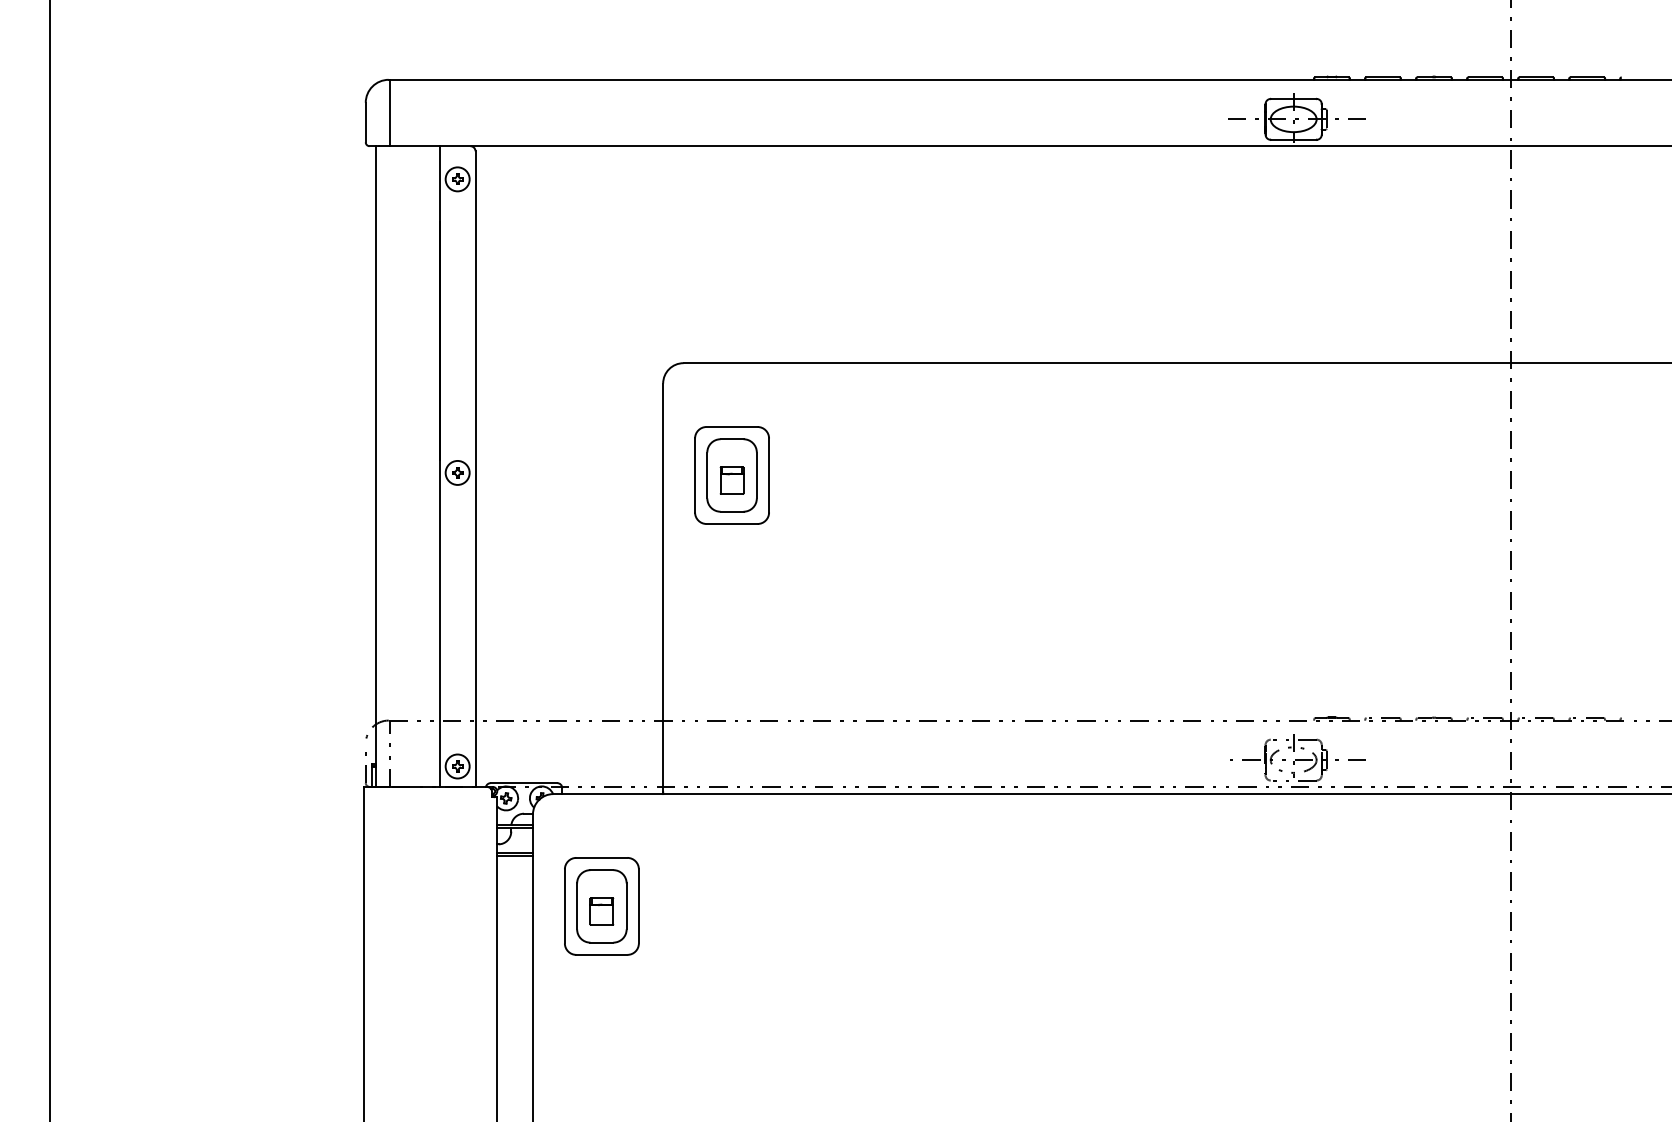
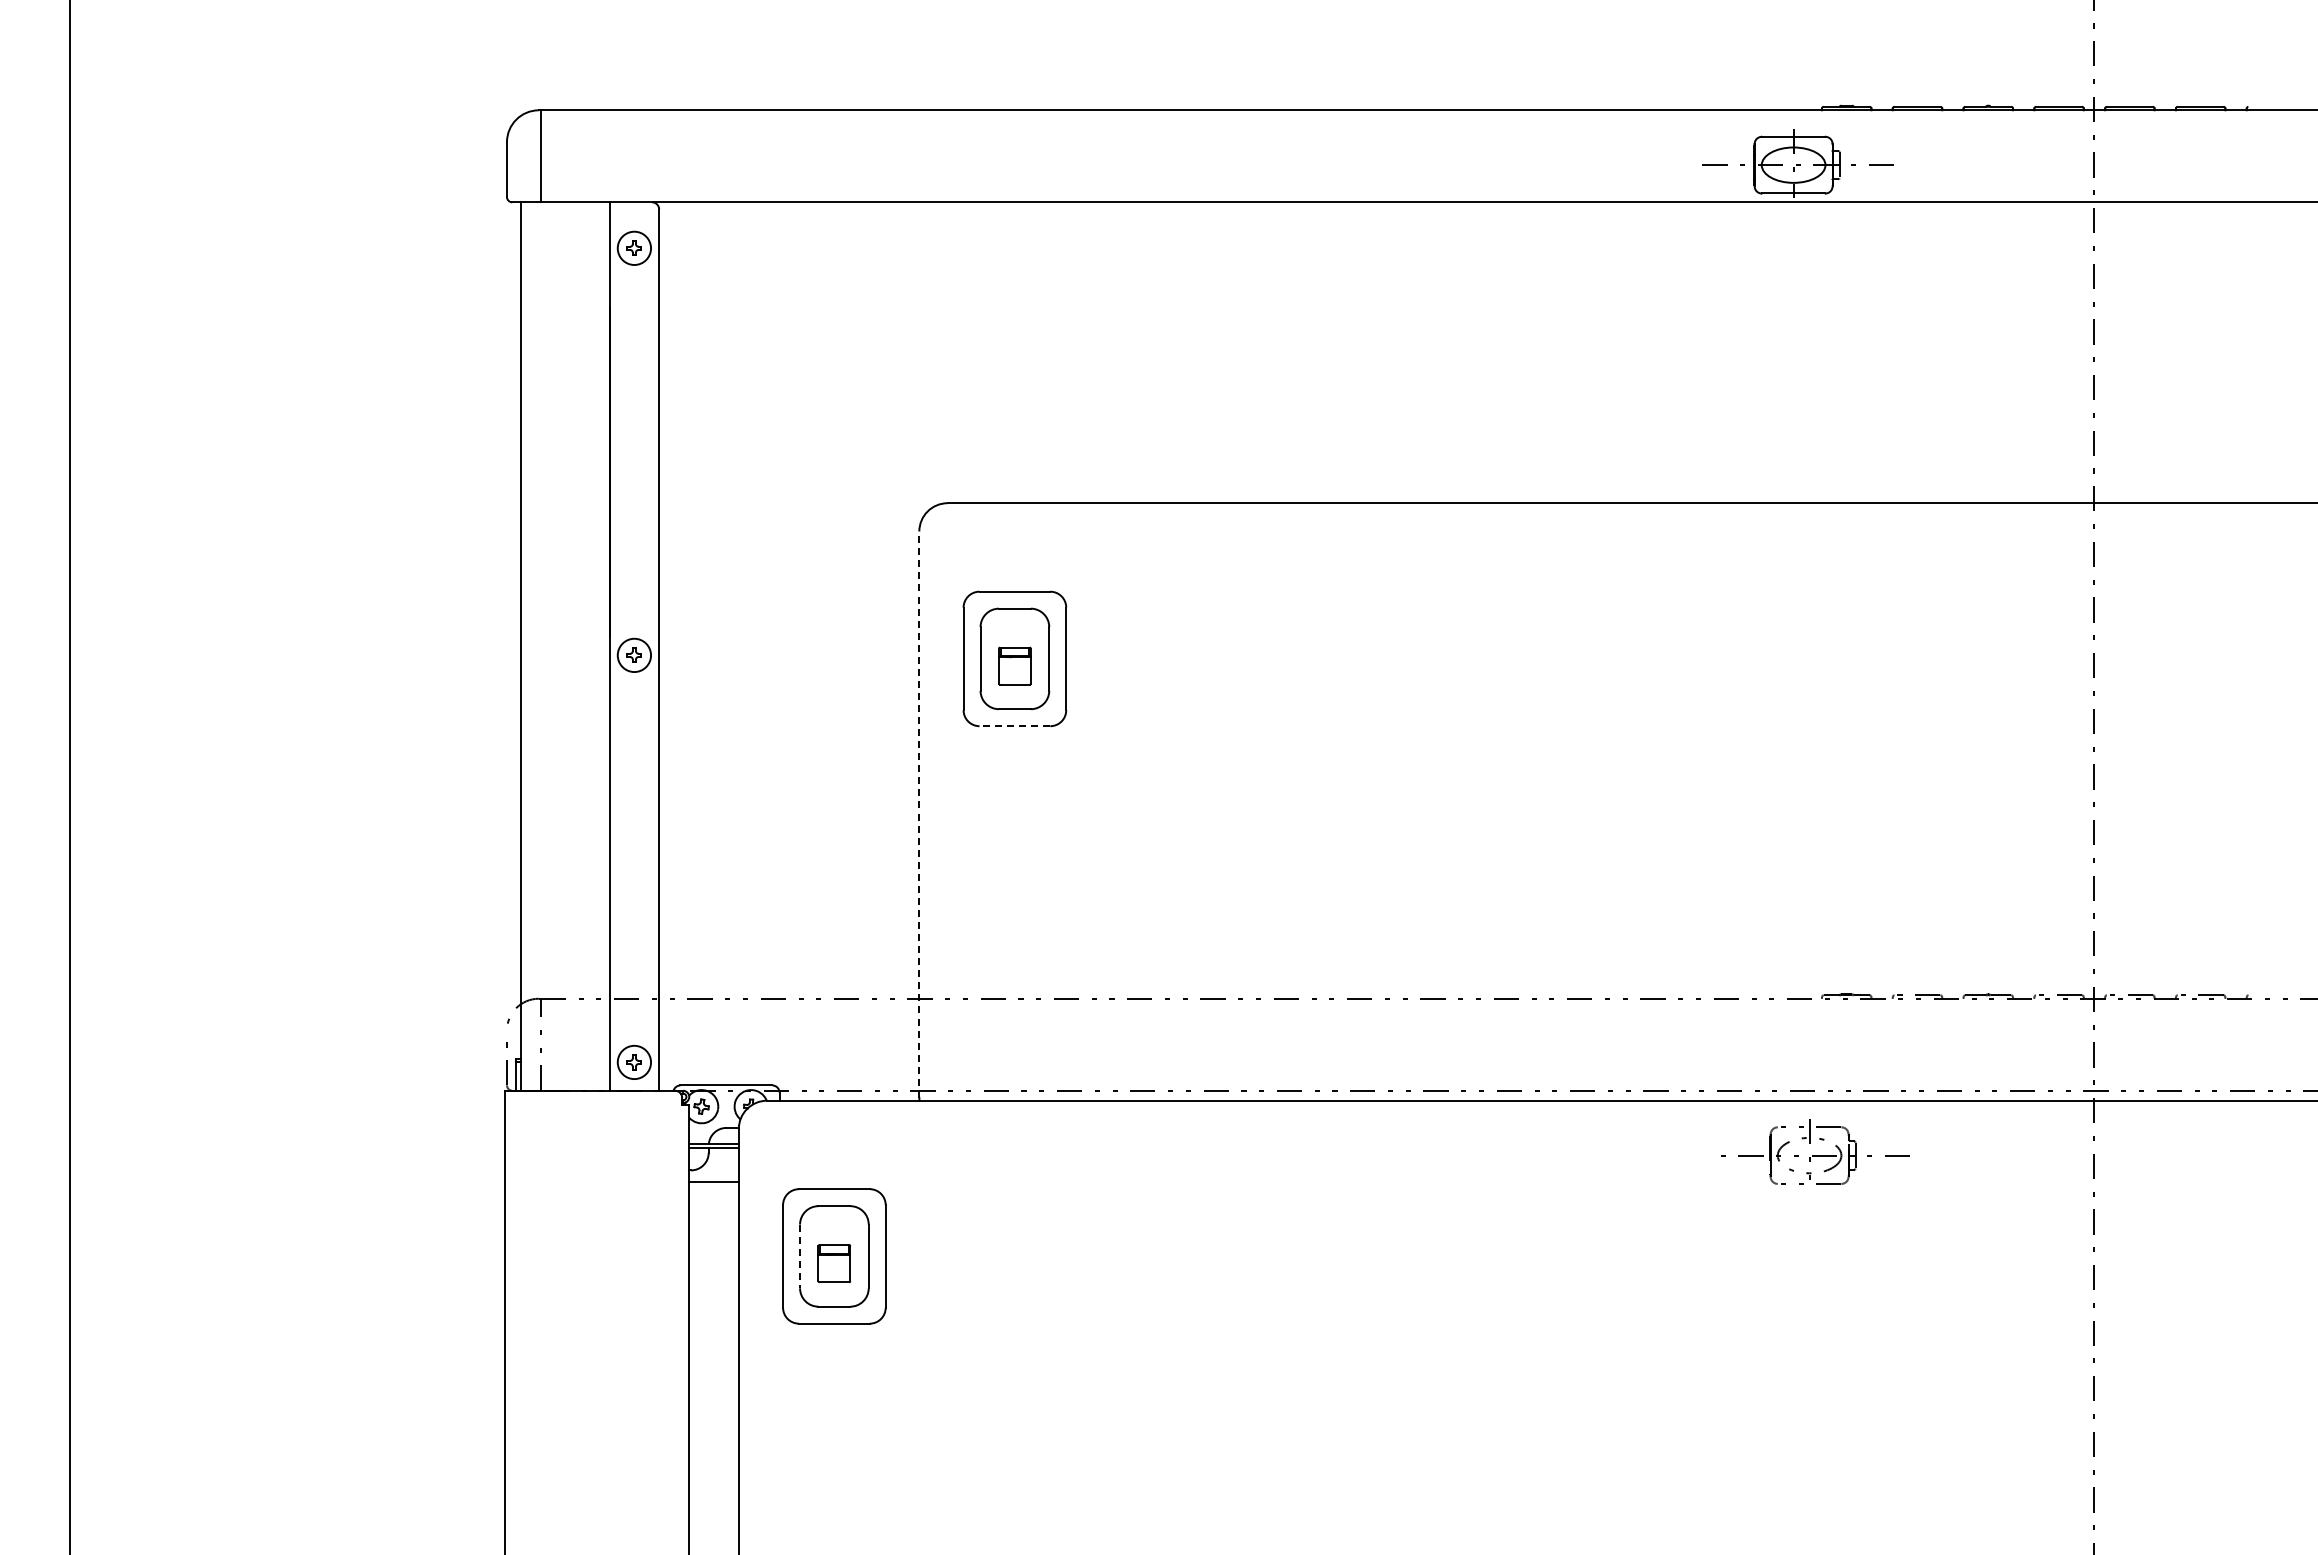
line: (731, 524) -> (1014, 726), solid -> dashed
line: (663, 587) -> (919, 814), solid -> dashed
part: (1297, 757) -> (1815, 1151), moved
line: (514, 855) -> (713, 1186), removed
line: (577, 906) -> (800, 1256), solid -> dashed

